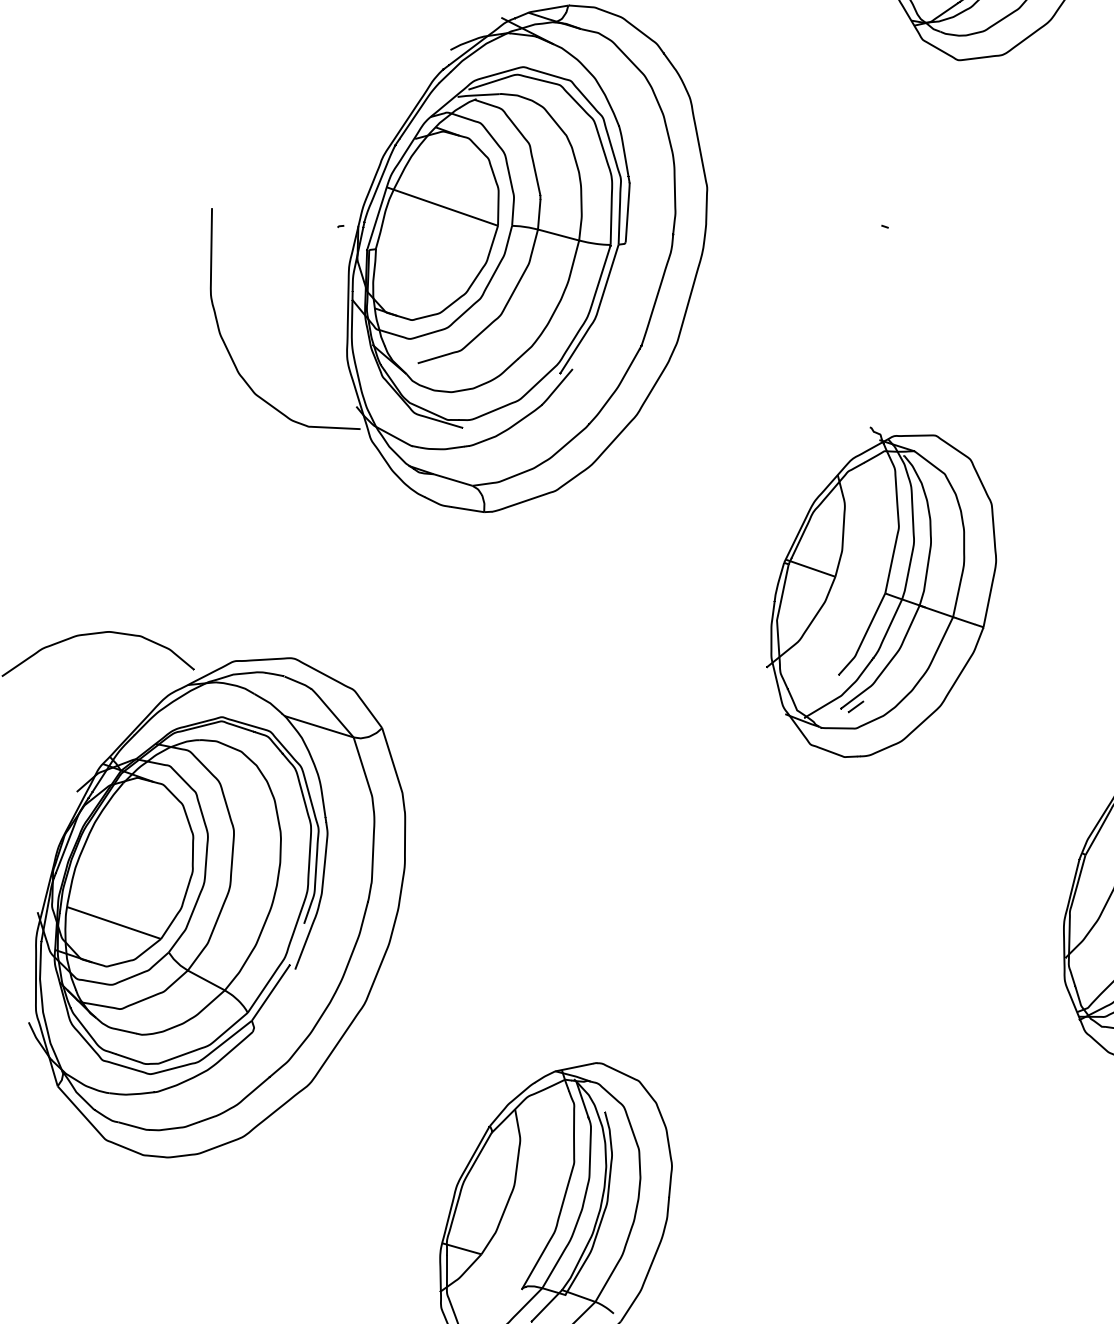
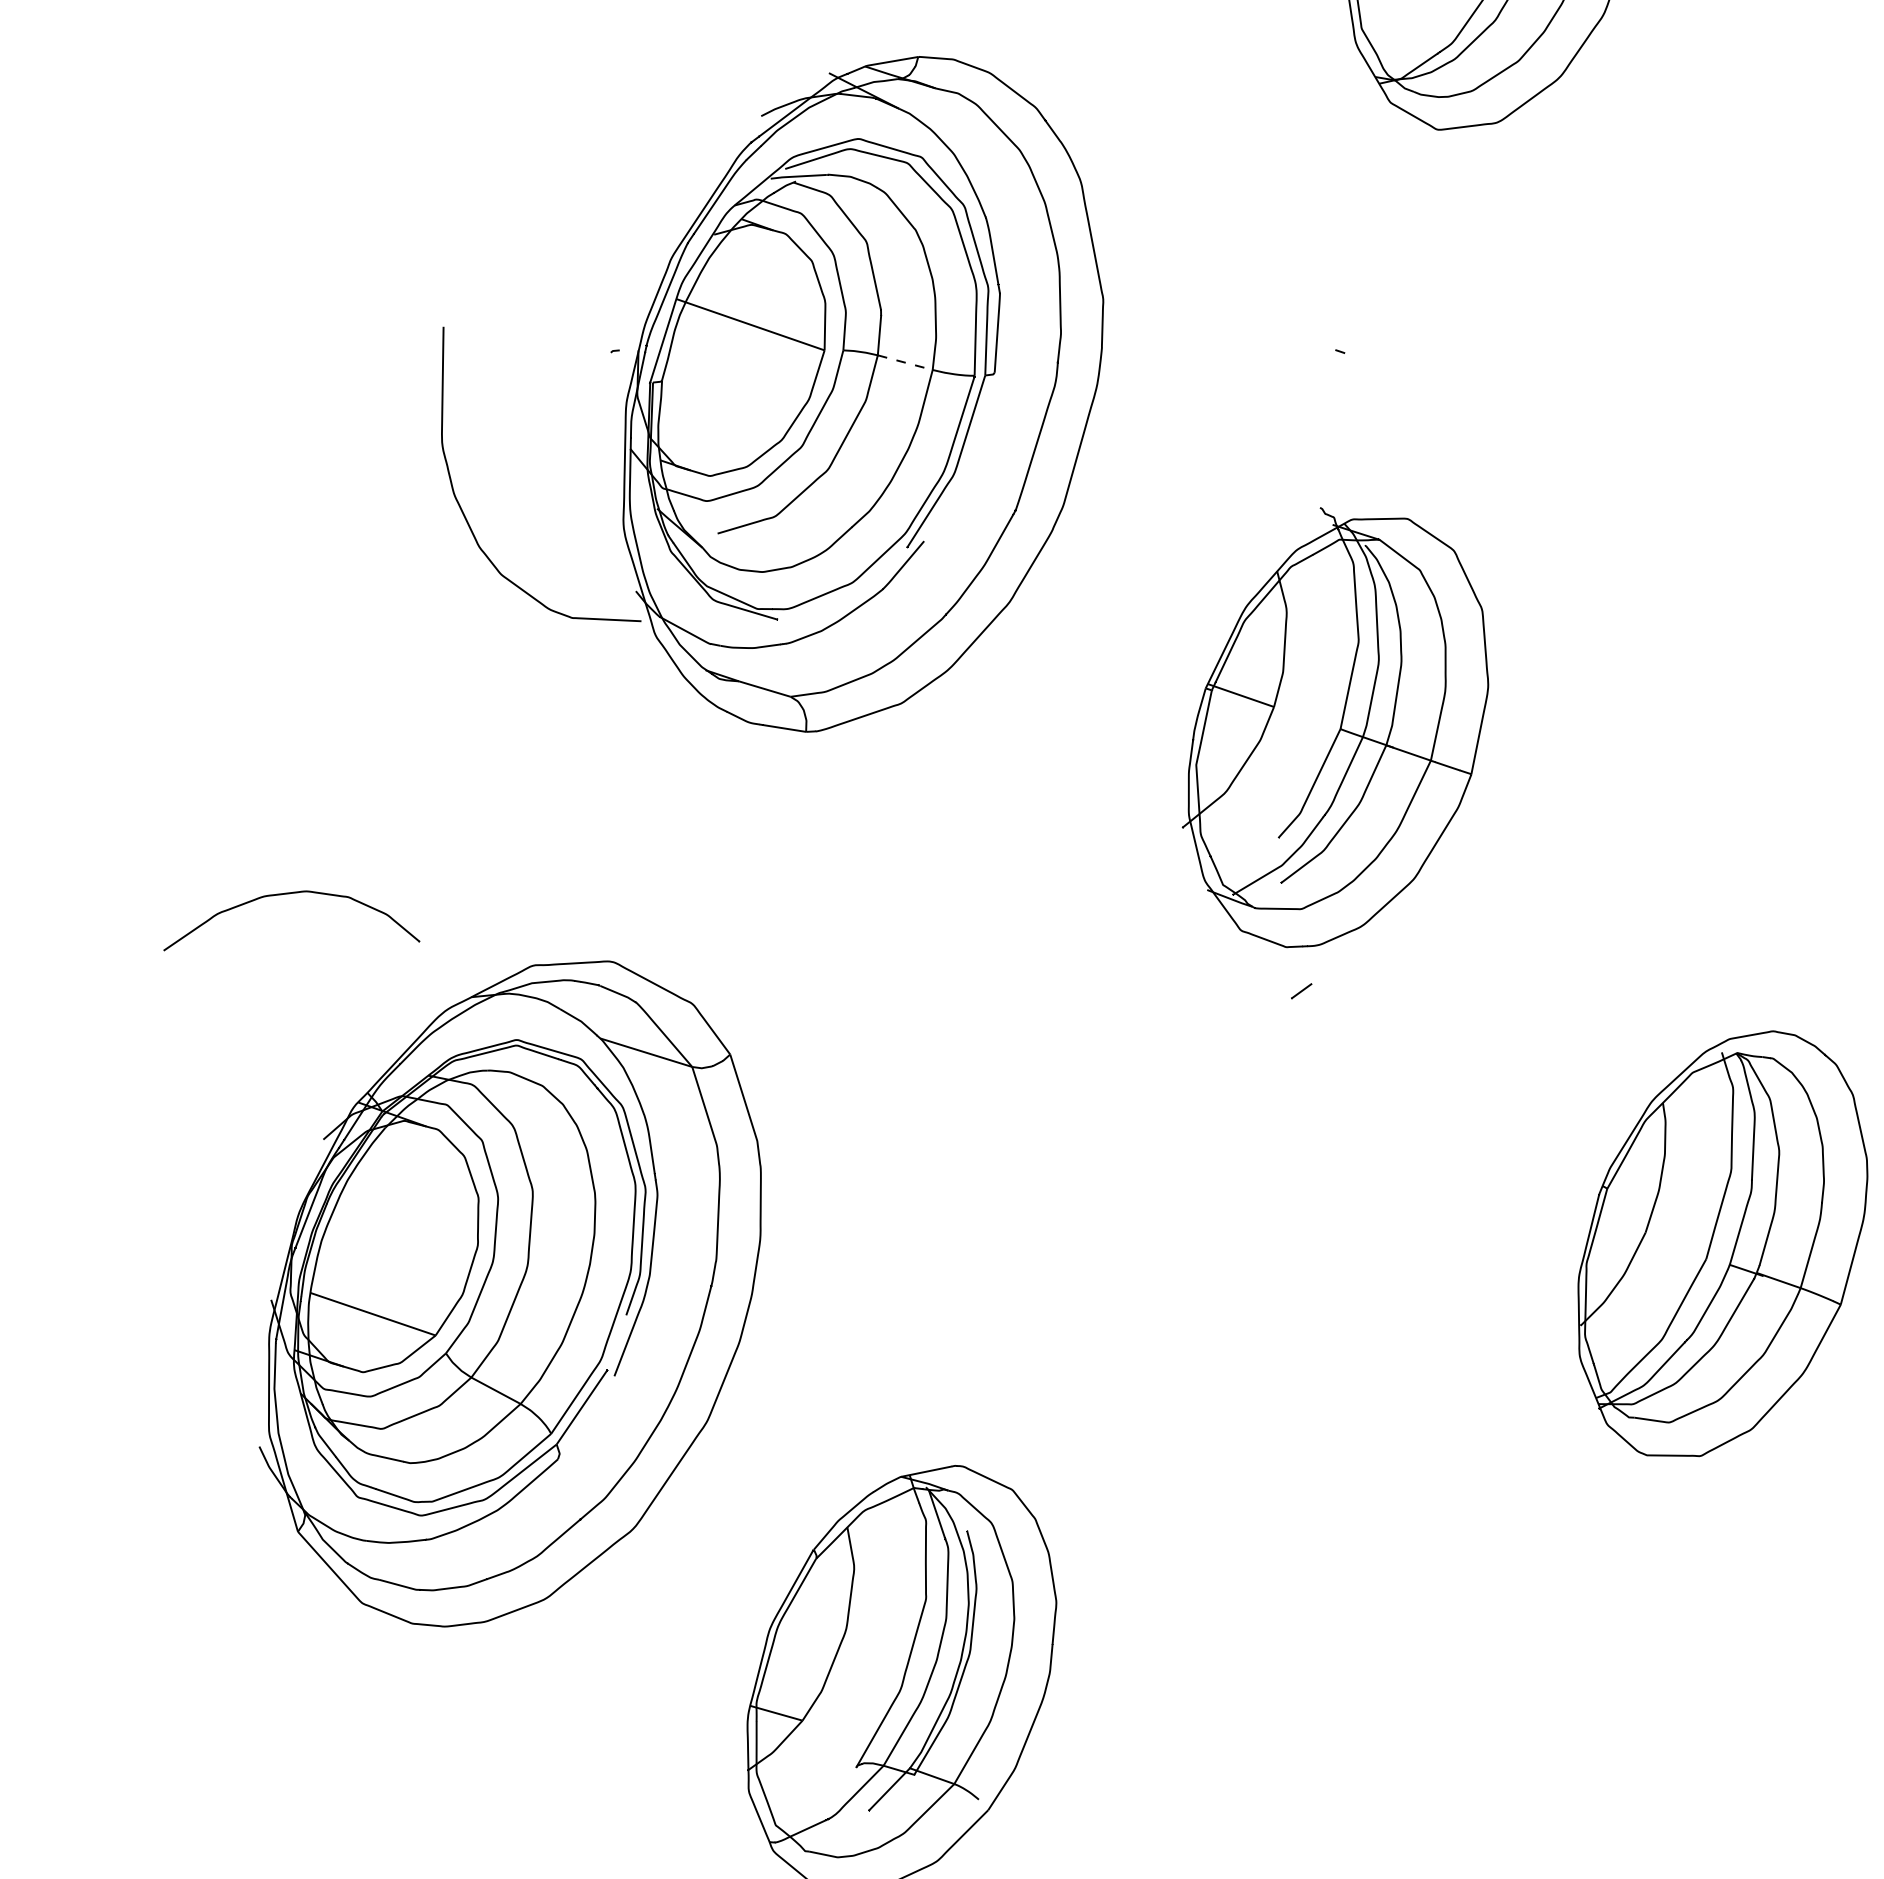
line: (558, 234) -> (905, 362), solid -> dashed
part: (881, 592) -> (1335, 727), moved
part: (216, 907) -> (509, 1293), moved

